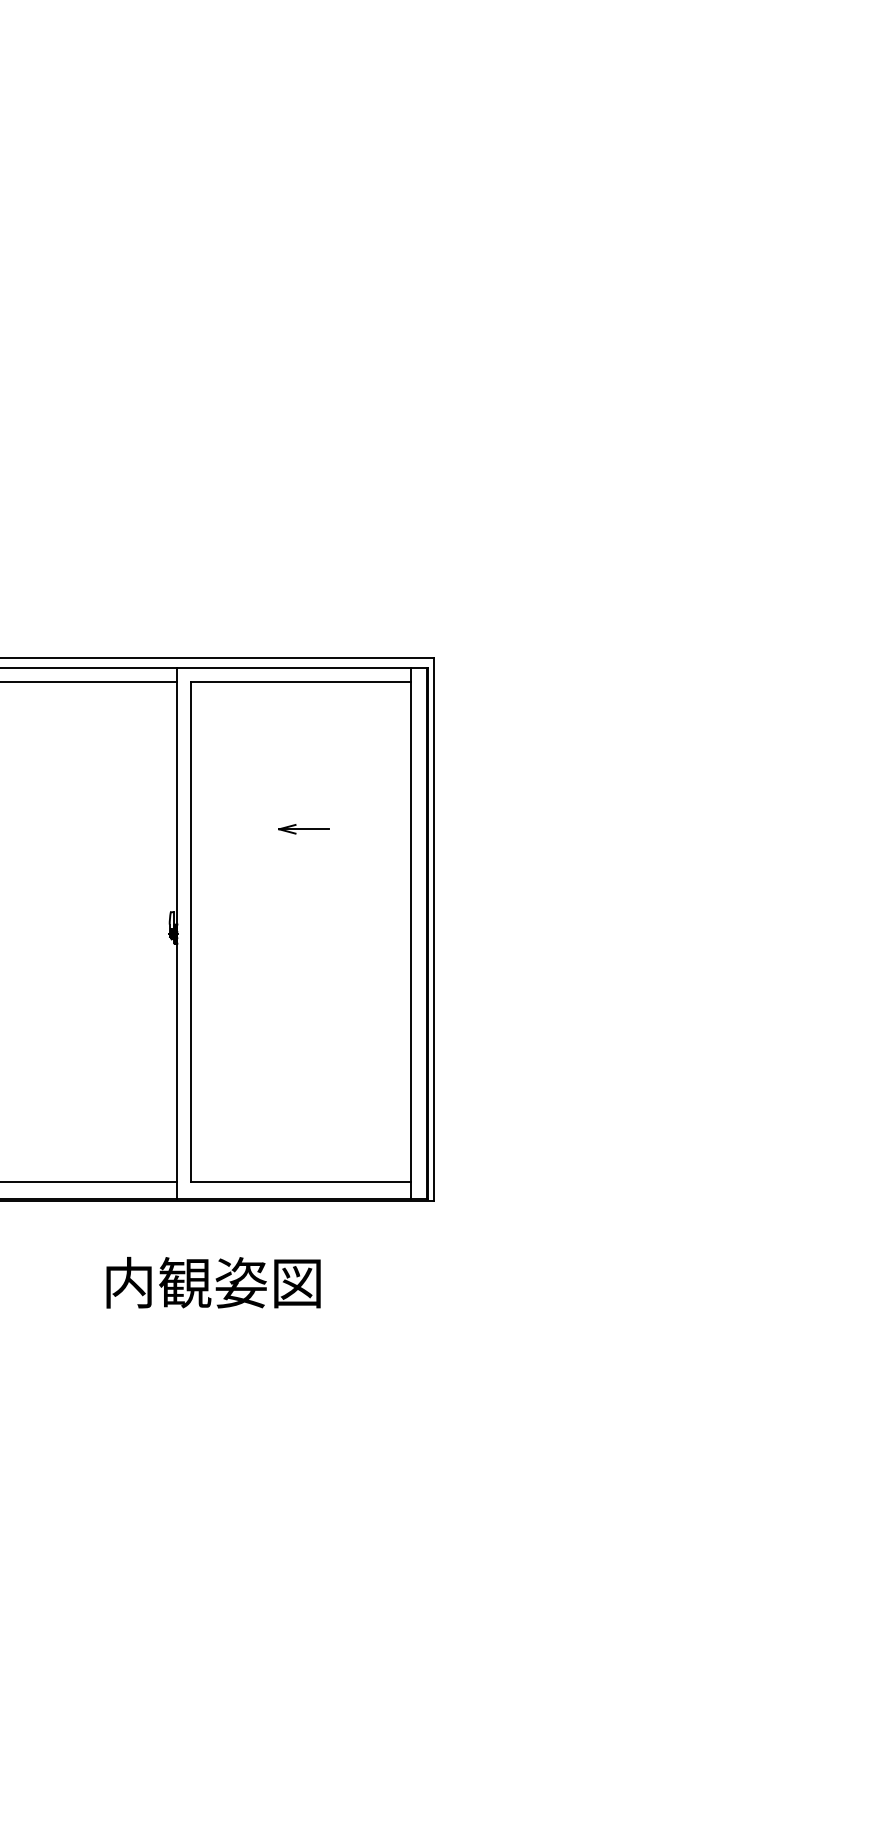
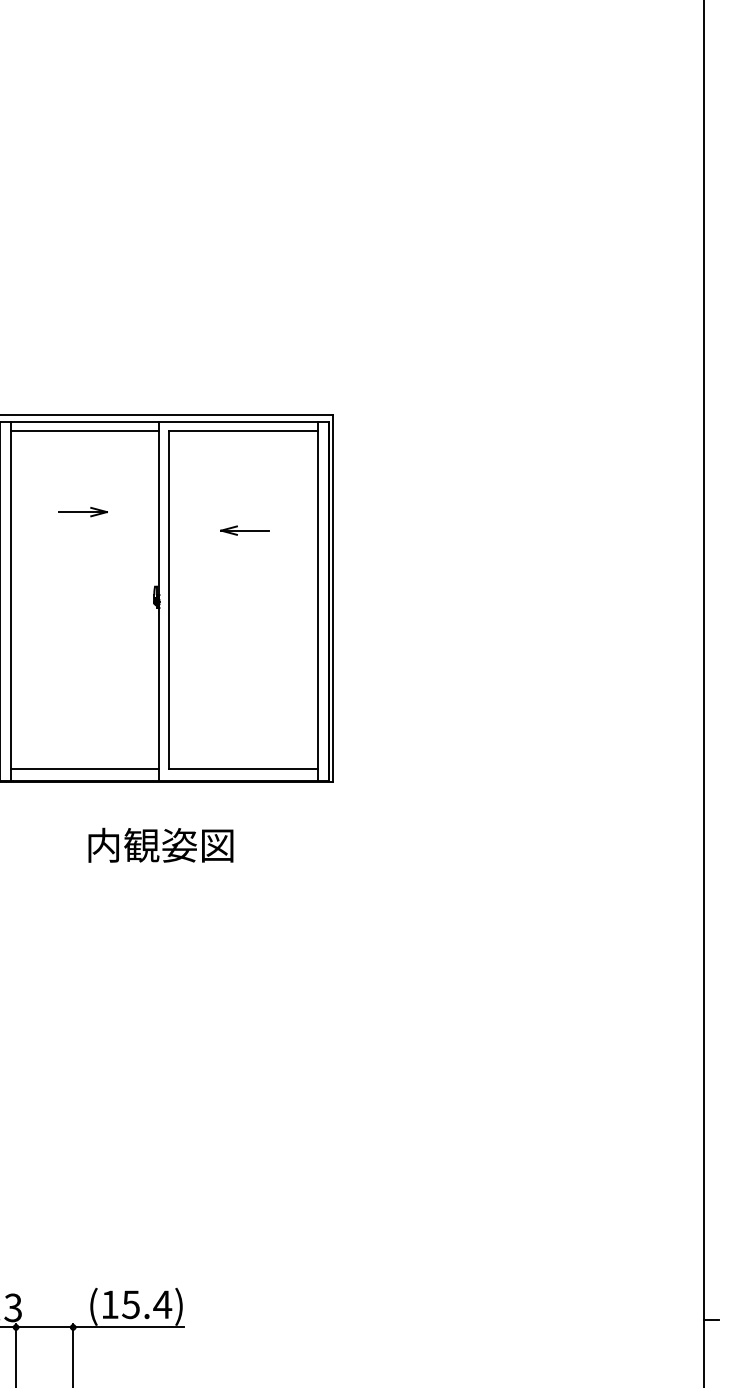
part: (63, 802) -> (82, 512), added
part: (303, 829) -> (244, 530), size x1.43
text: (212, 1281) -> (160, 844), moved

